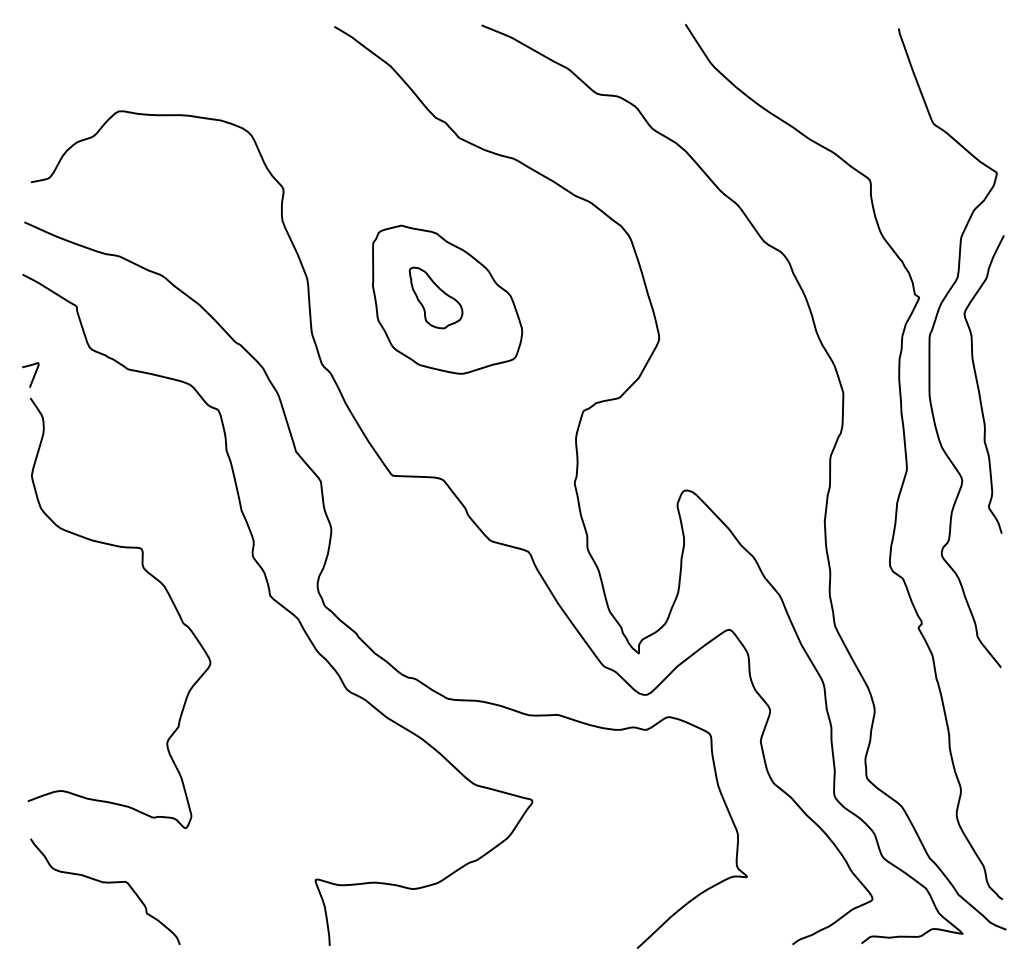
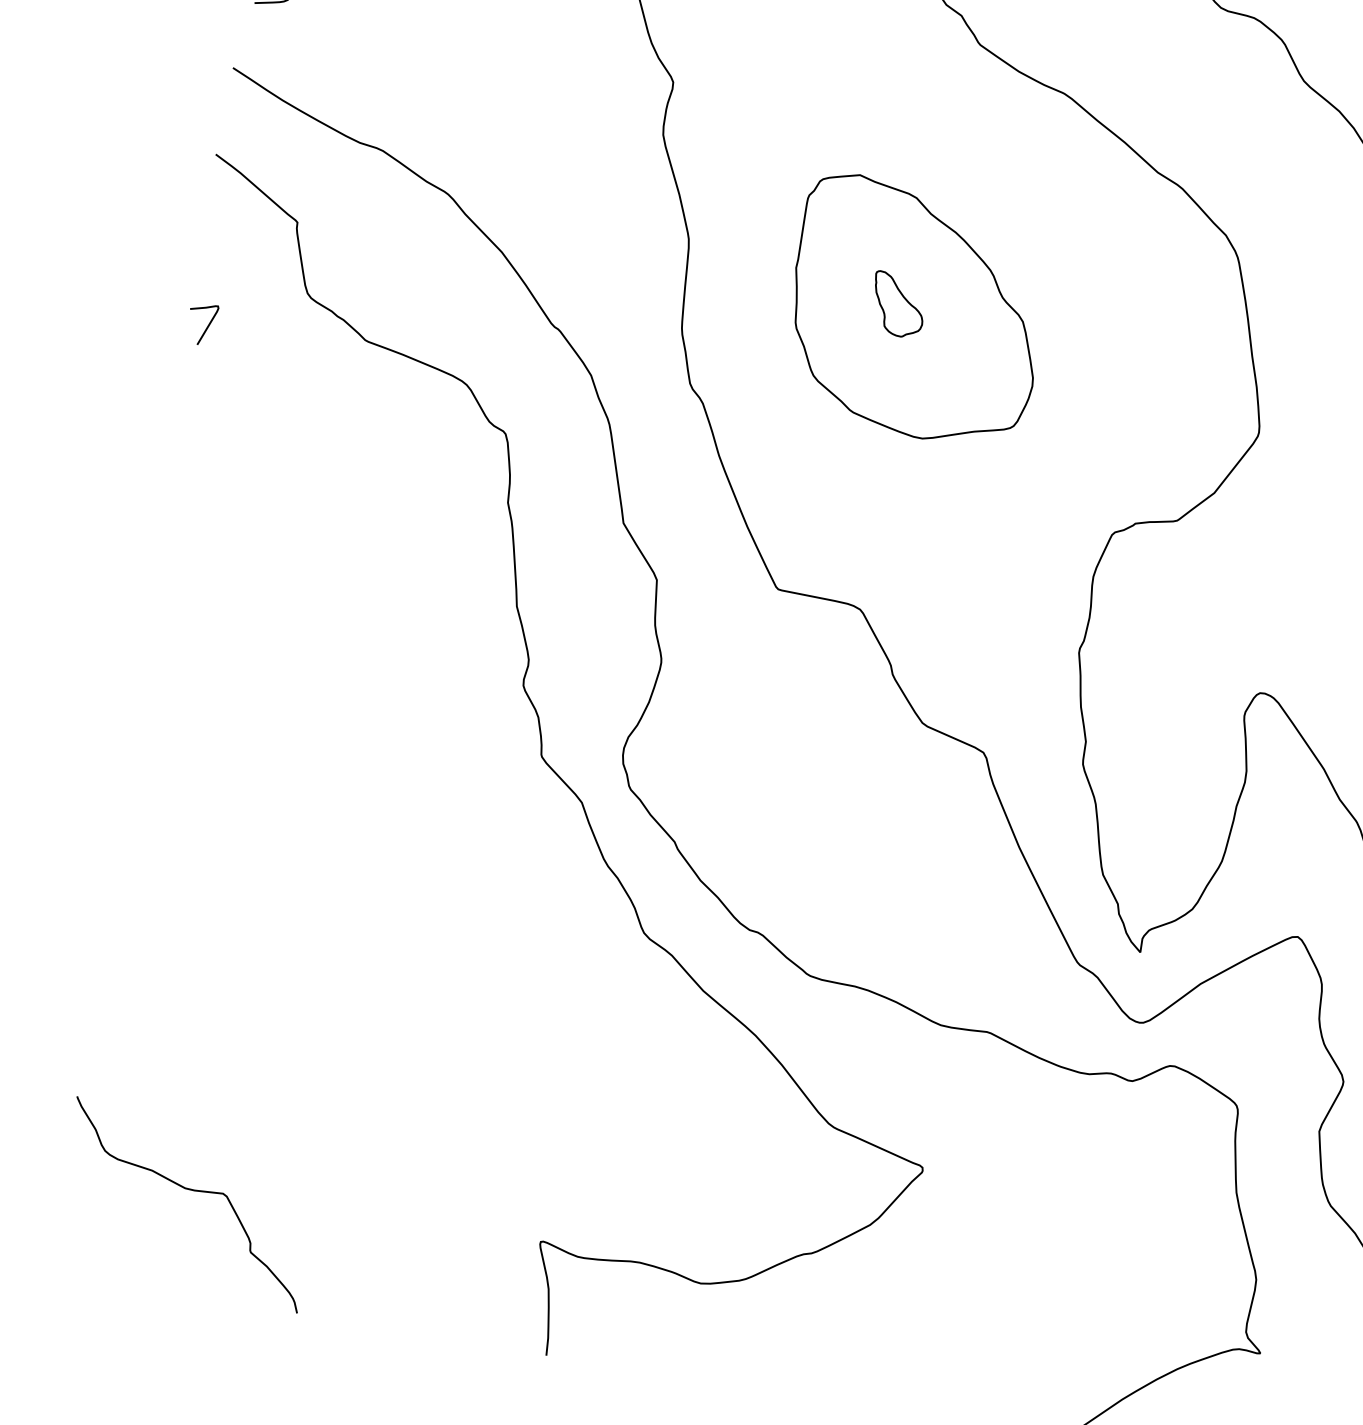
part: (435, 297) -> (897, 304), size x0.6
curve: (148, 574) -> (344, 688), removed

